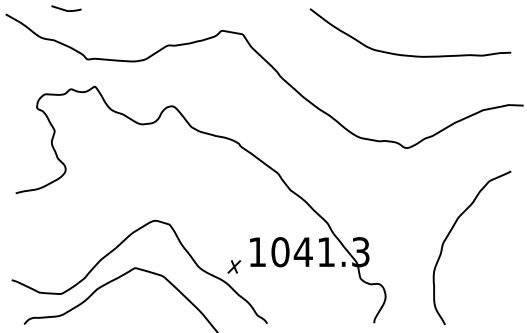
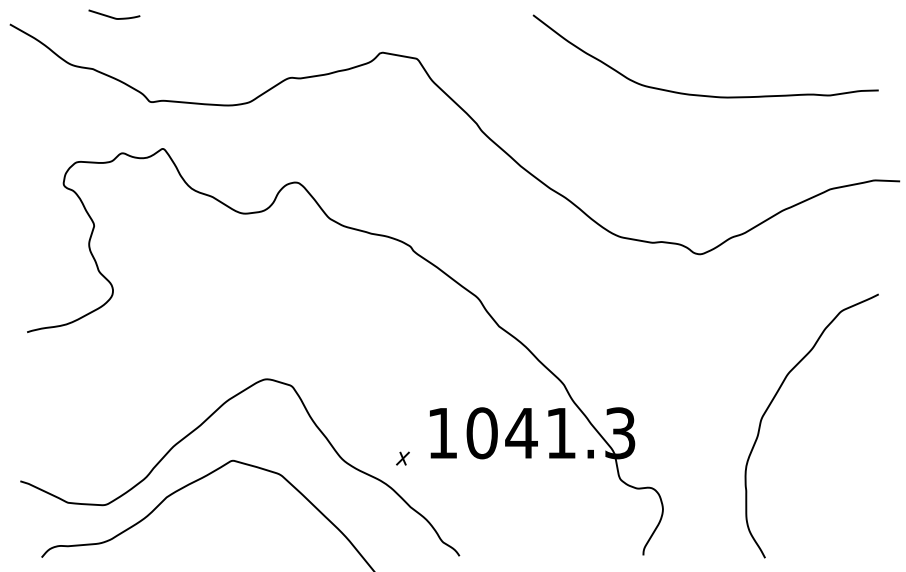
part: (234, 266) -> (403, 457), size x0.6

